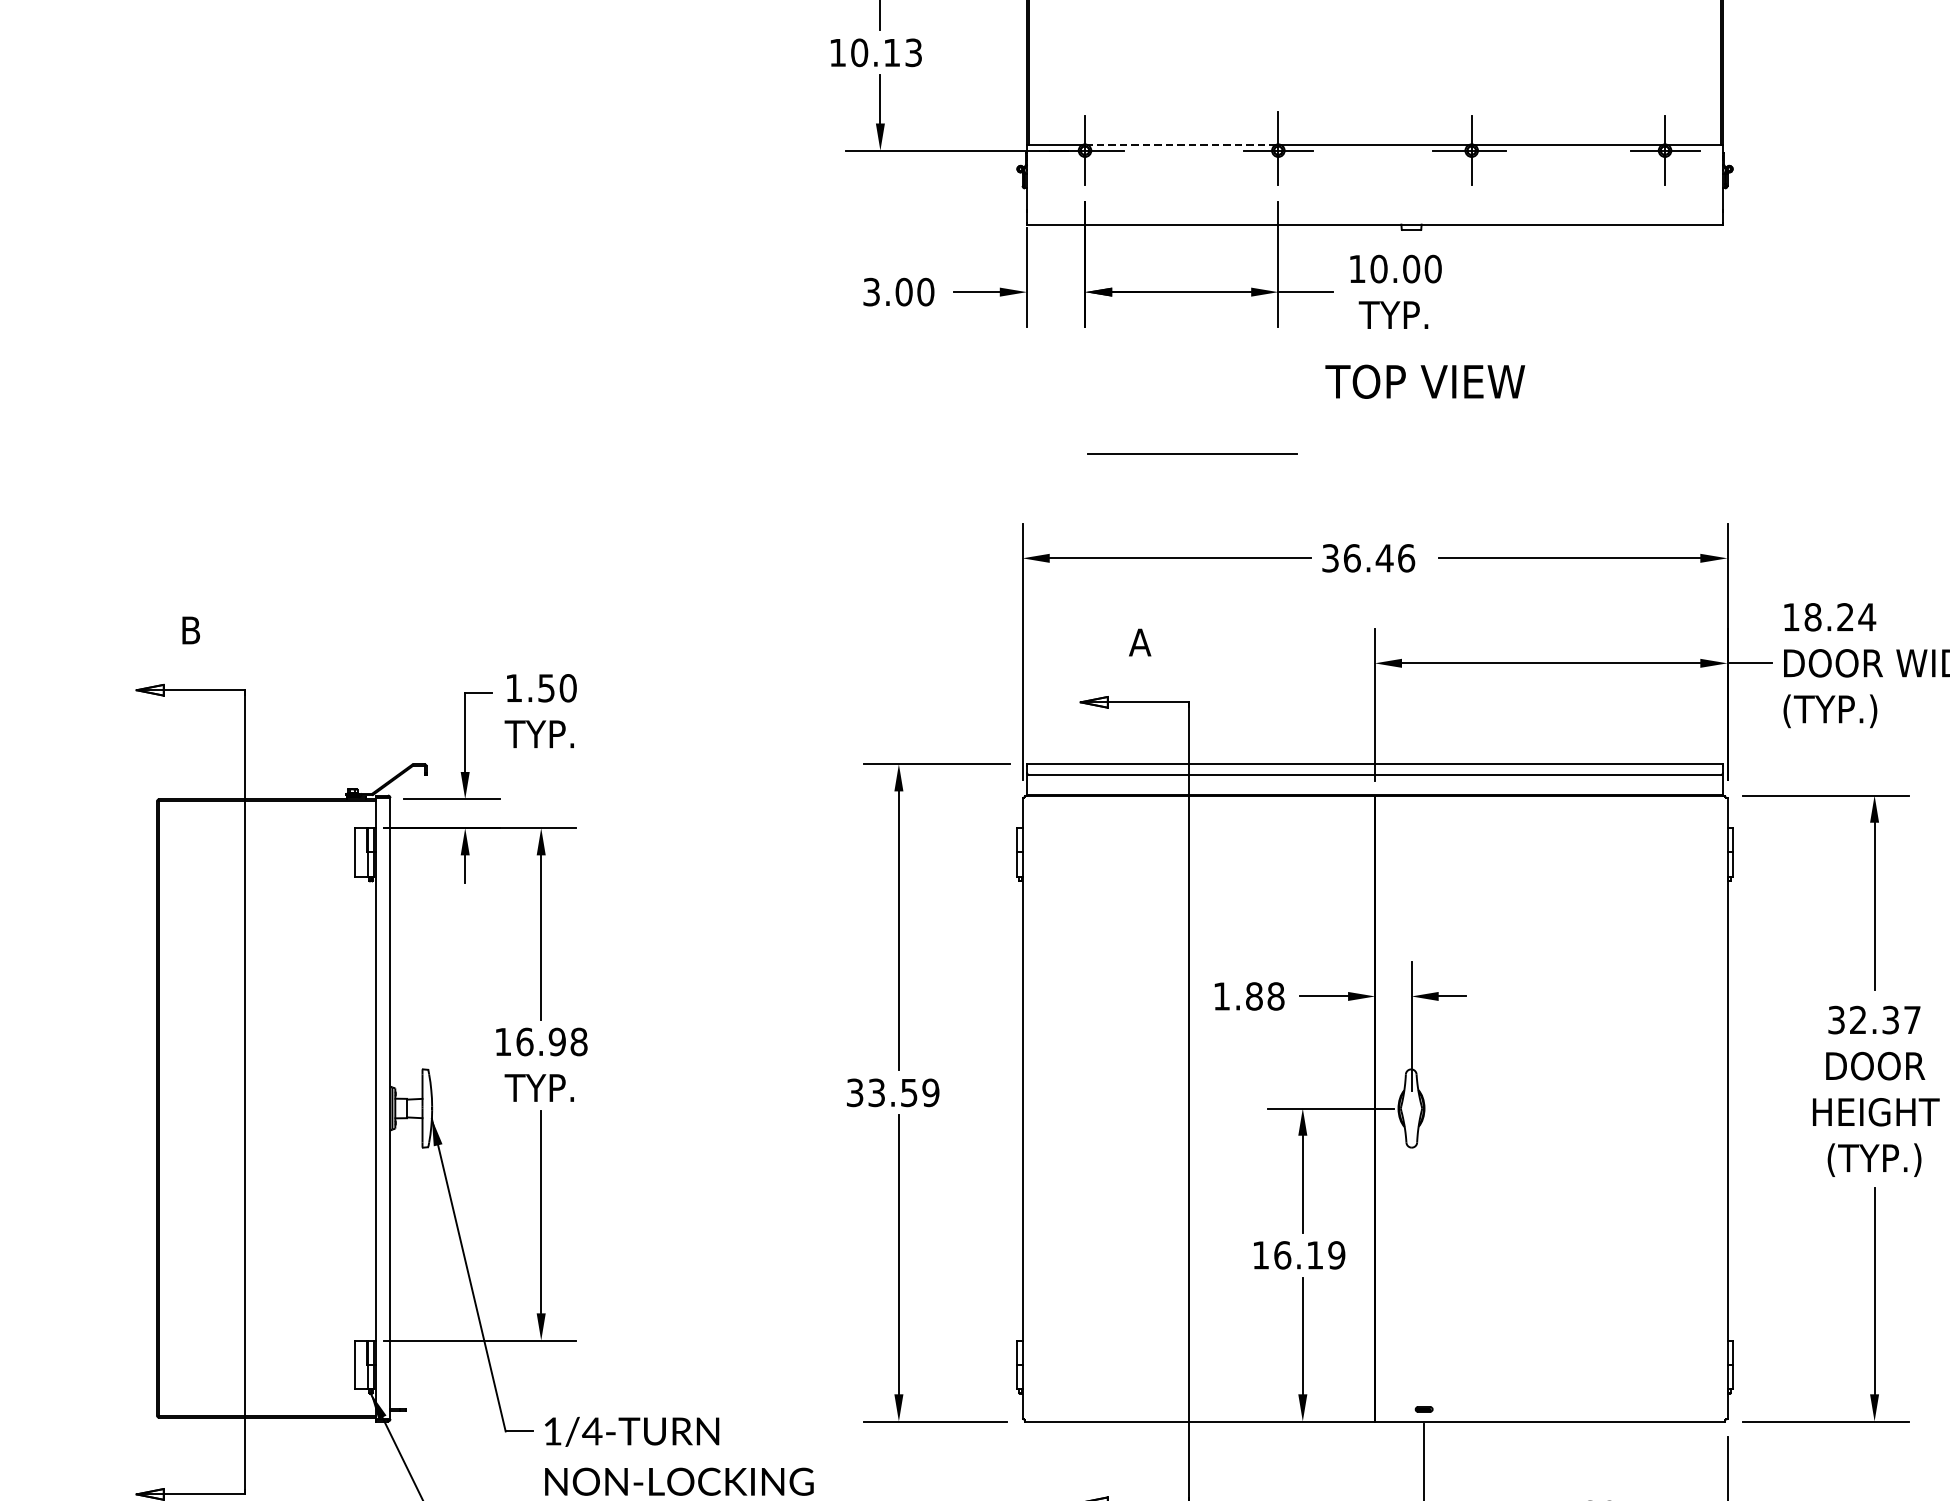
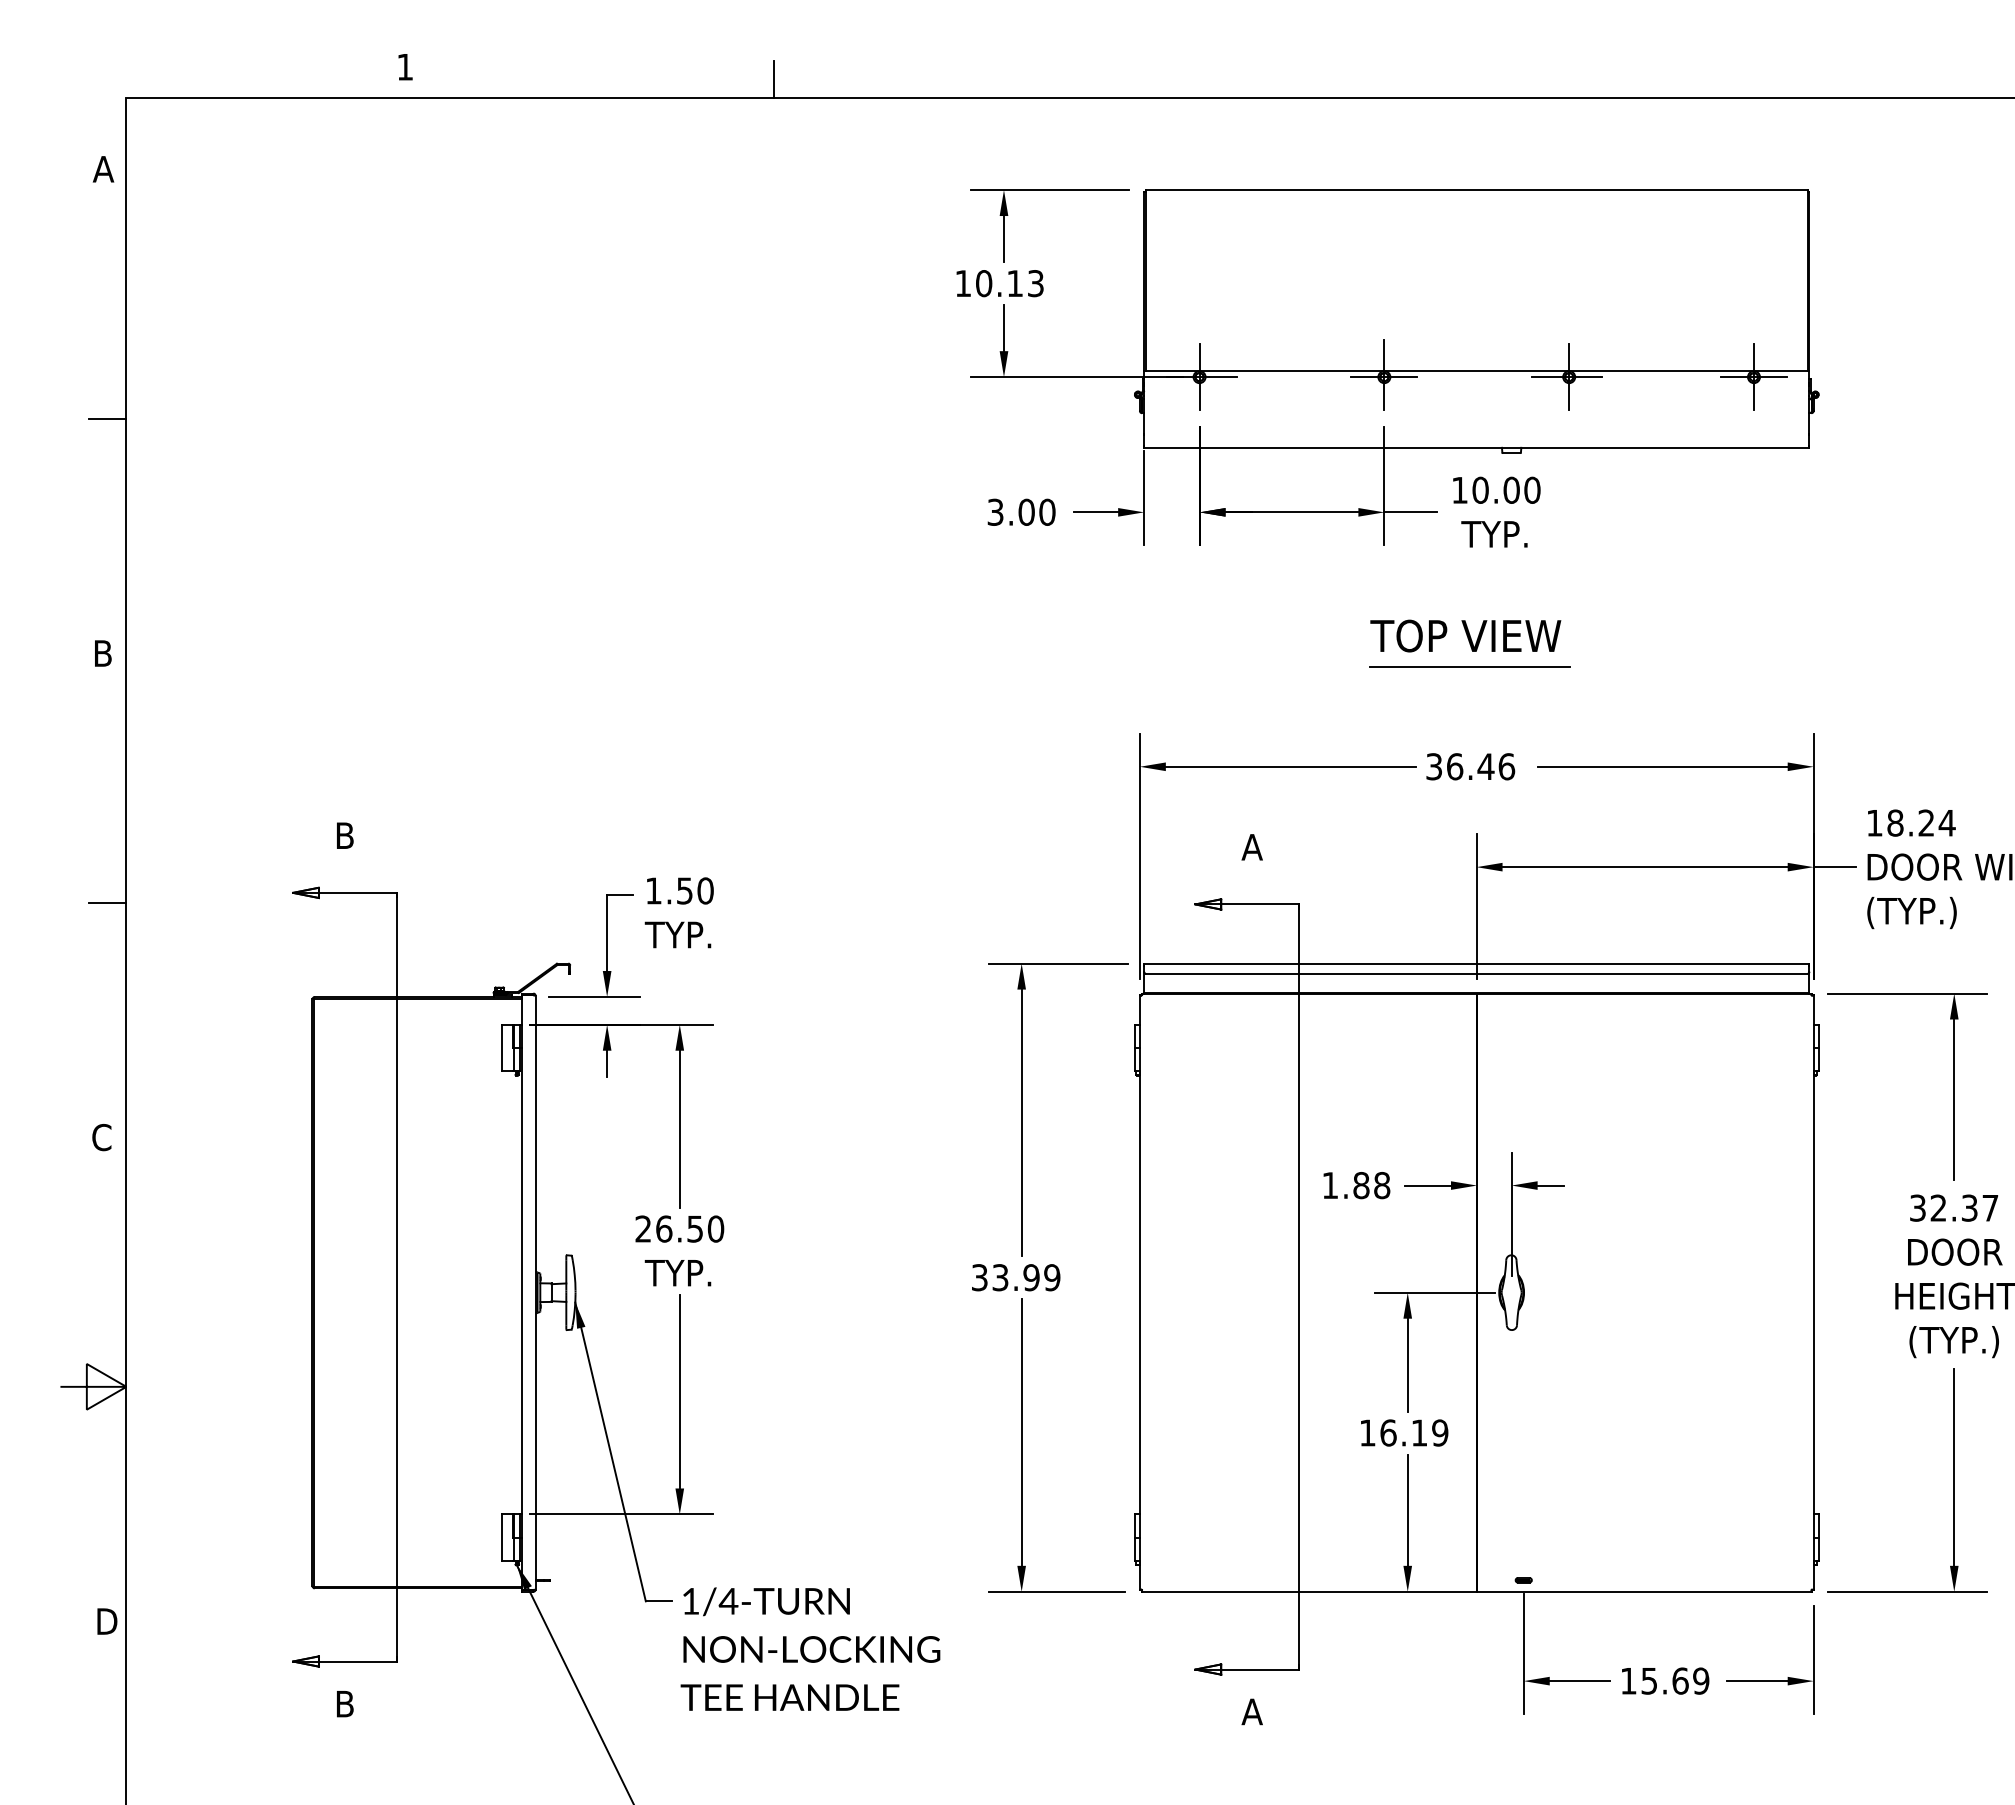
line: (1181, 144) -> (1291, 371), dashed -> solid
text: (1424, 381) -> (1465, 635), moved
line: (1191, 453) -> (1469, 666), moved
text: (540, 1041) -> (679, 1228), 16.98 -> 26.50
text: (909, 1092) -> (1031, 1277), 33.59 -> 33.99

